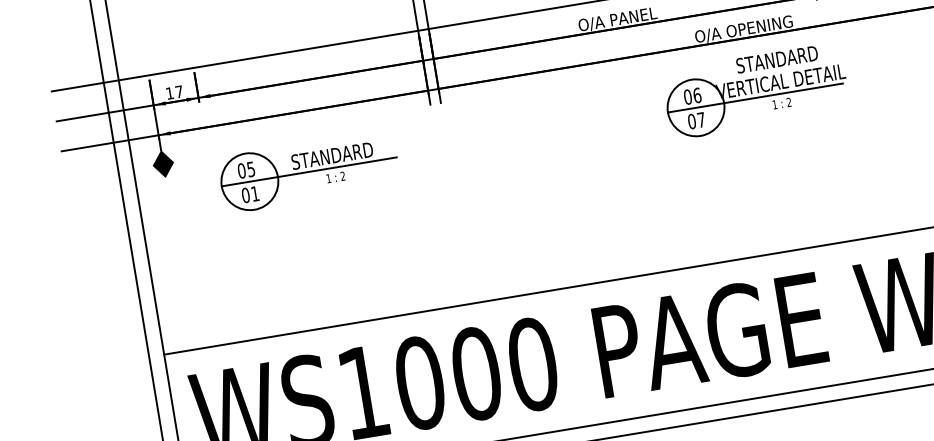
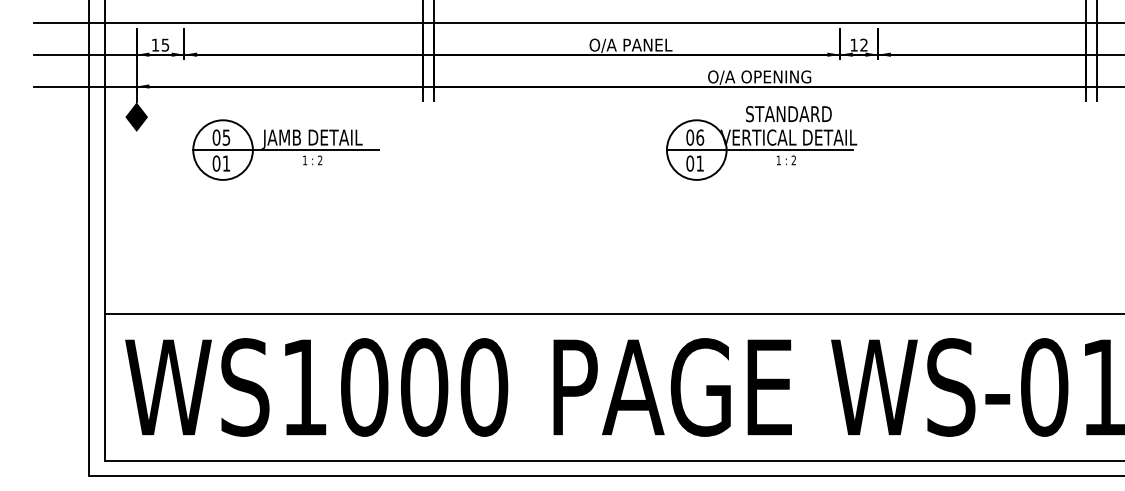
text: (179, 91) -> (165, 44), 17 -> 15
text: (700, 120) -> (699, 163), 07 -> 01
text: (331, 156) -> (311, 138), STANDARD -> JAMB DETAIL

